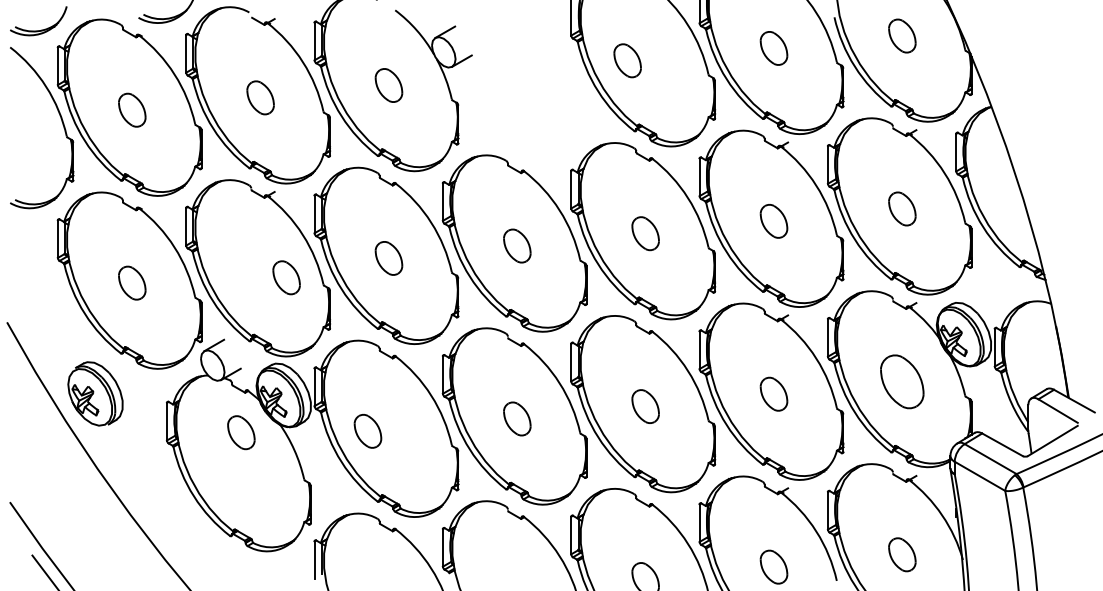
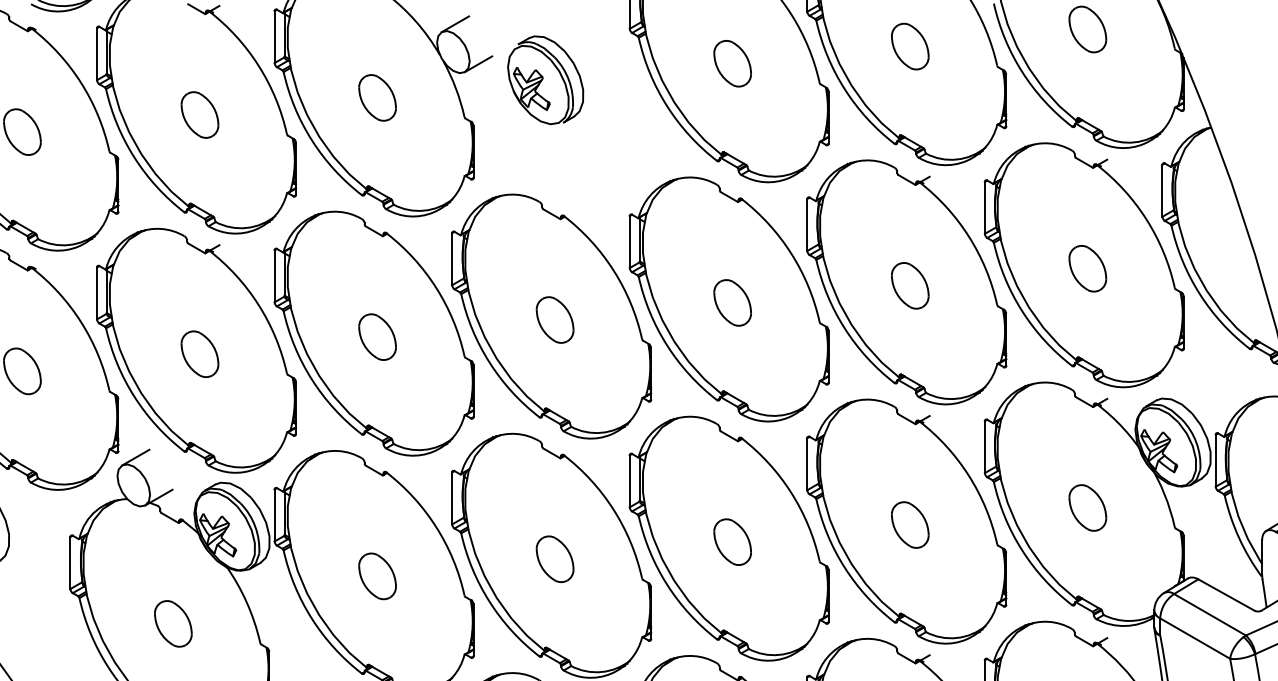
part: (627, 60) -> (732, 63), moved
part: (510, 72) -> (545, 79), added
part: (286, 277) -> (199, 353), moved
part: (902, 381) -> (1088, 507), size x0.62
part: (367, 431) -> (376, 576), moved
part: (241, 432) -> (173, 623), moved

